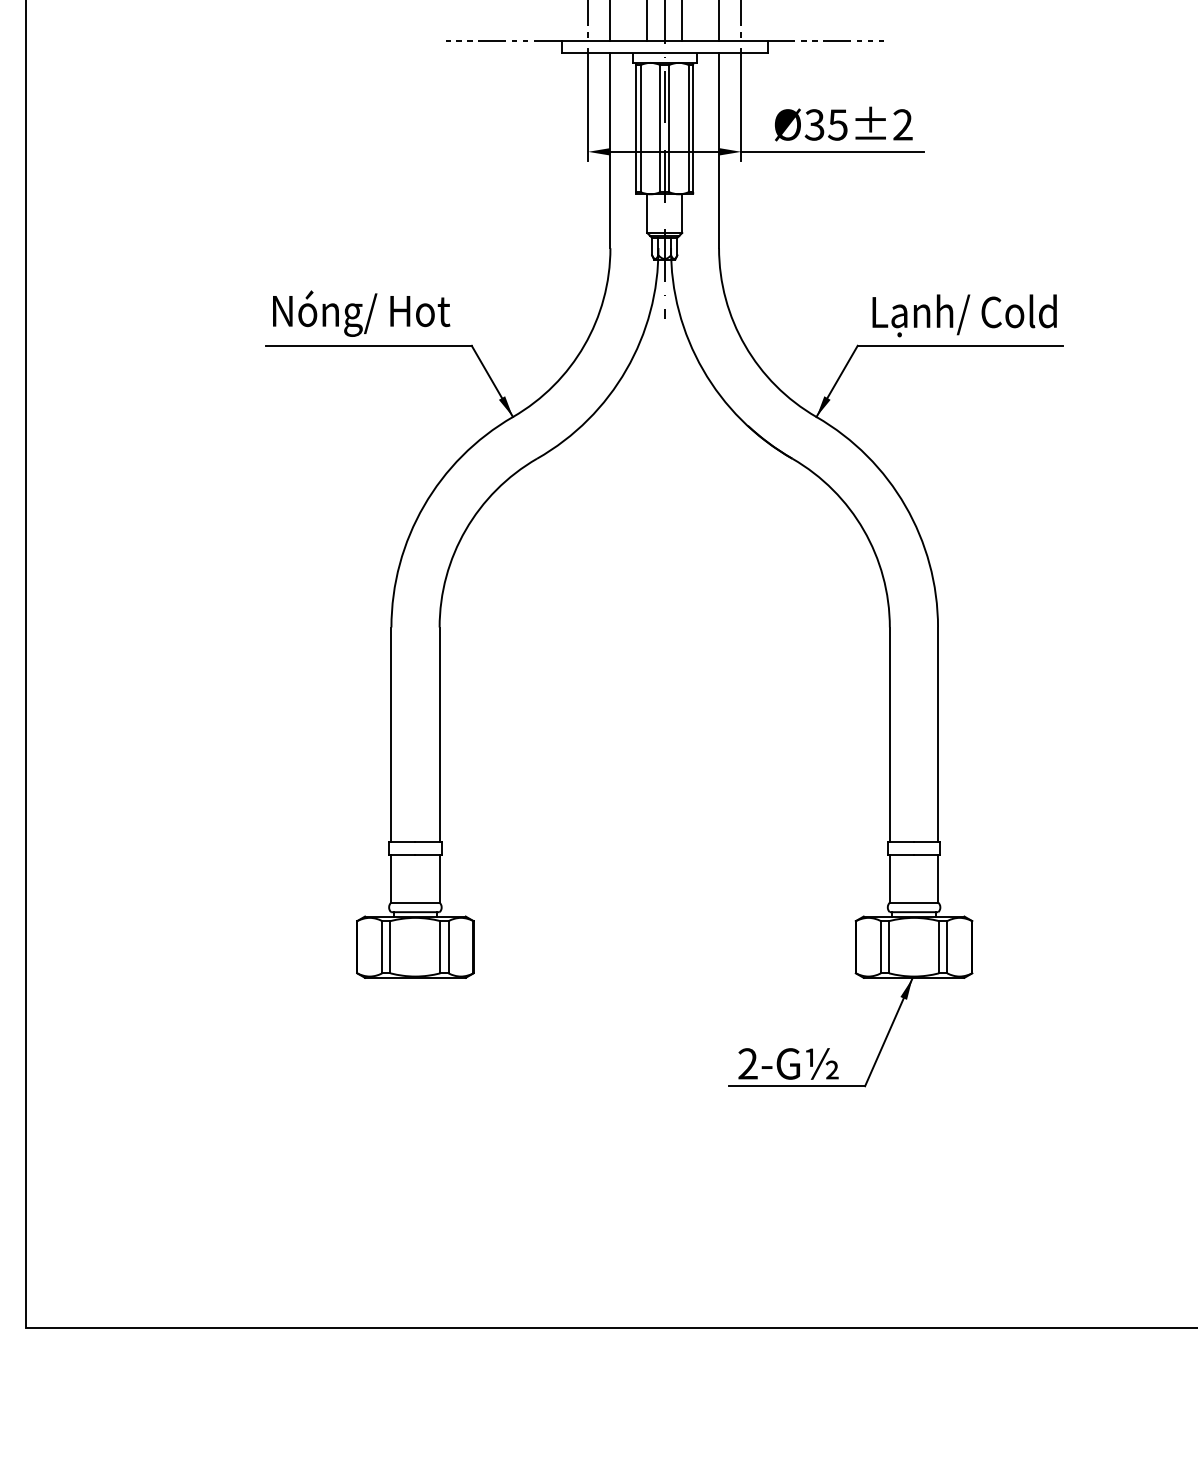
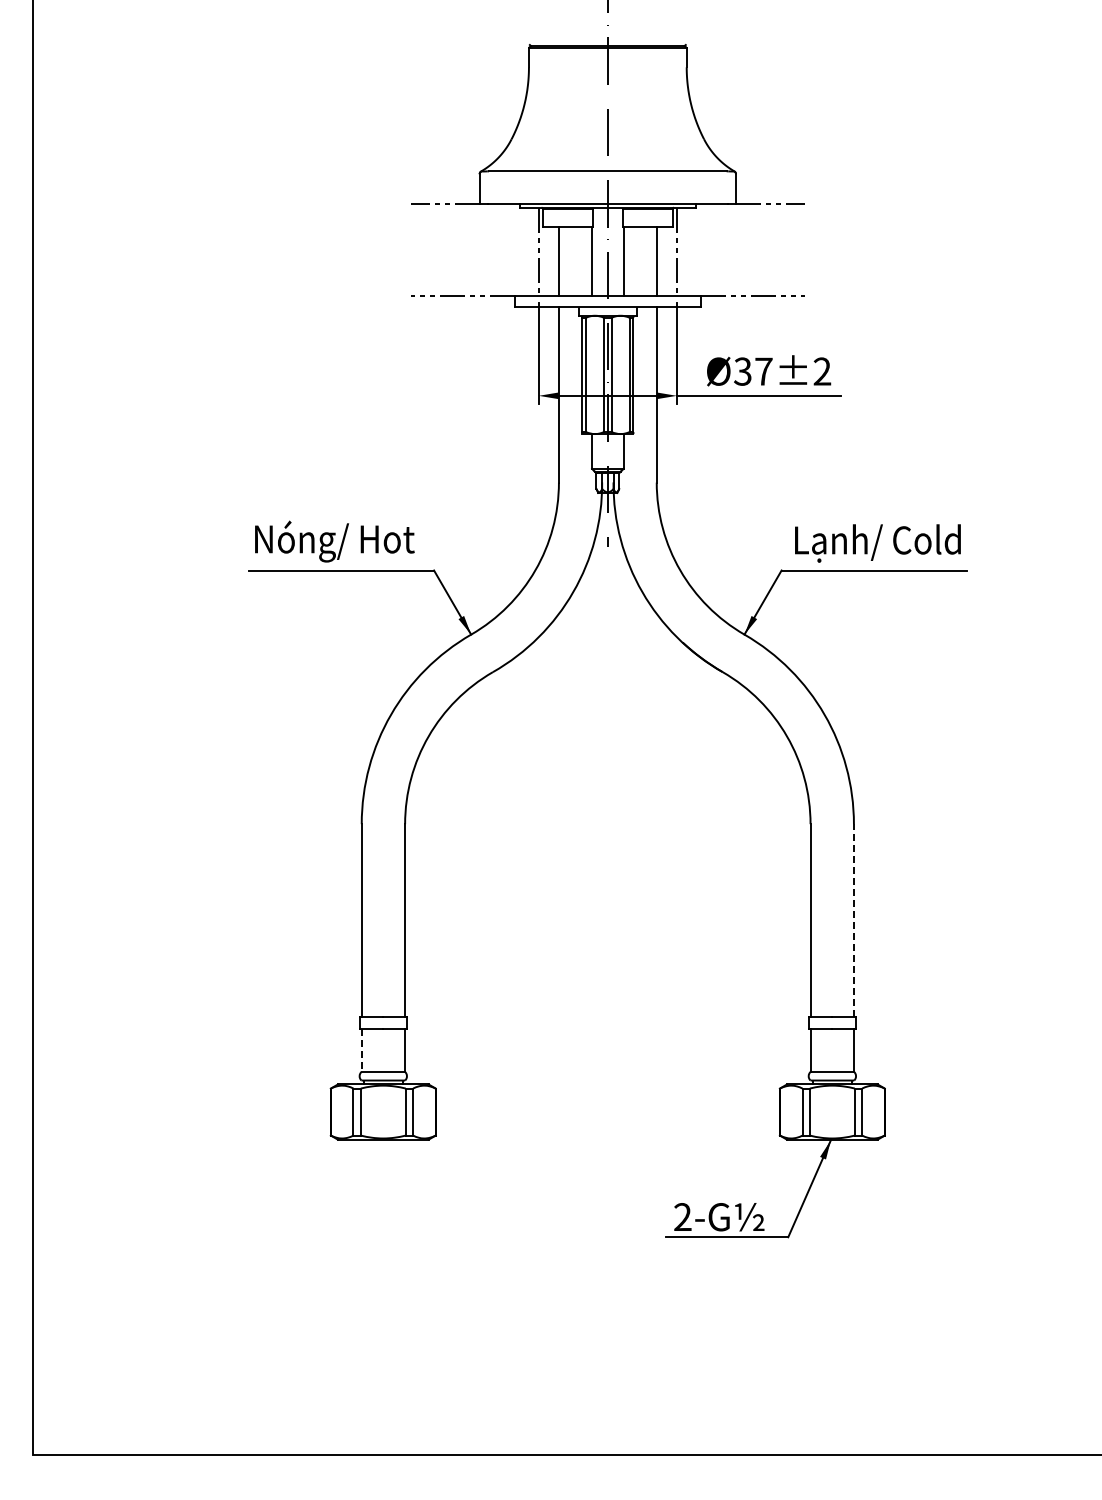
text: (837, 124) -> (763, 371), Ø35±2 -> Ø37±2
line: (937, 734) -> (853, 920), solid -> dashed
line: (391, 879) -> (361, 1051), solid -> dashed

